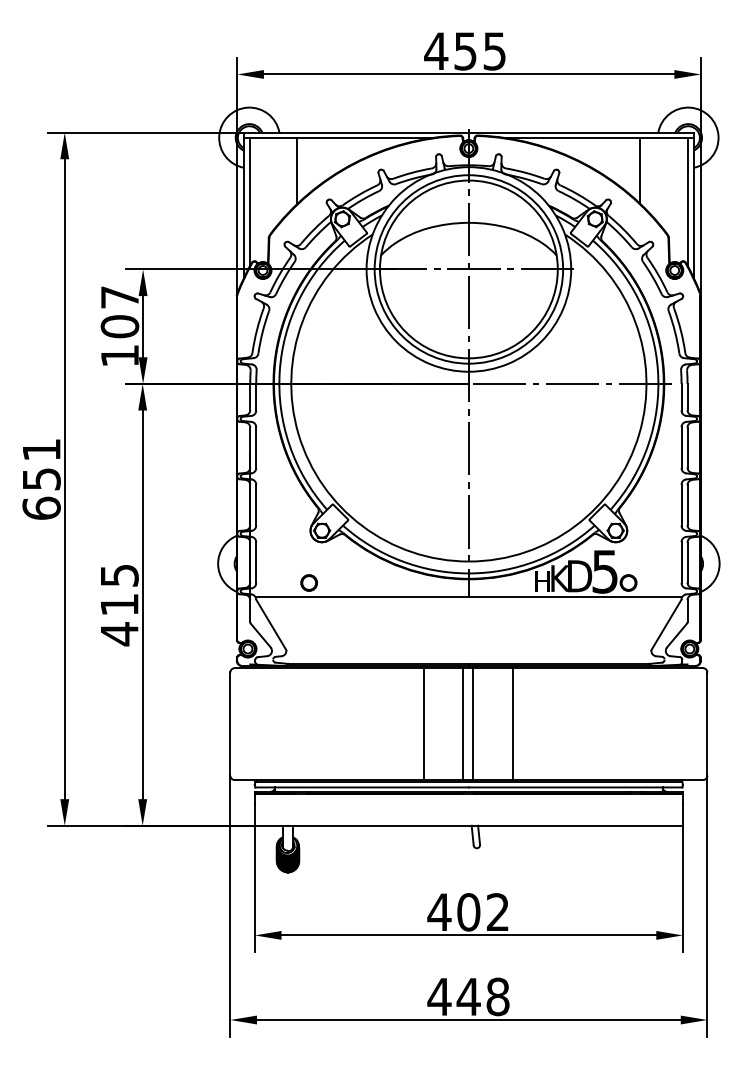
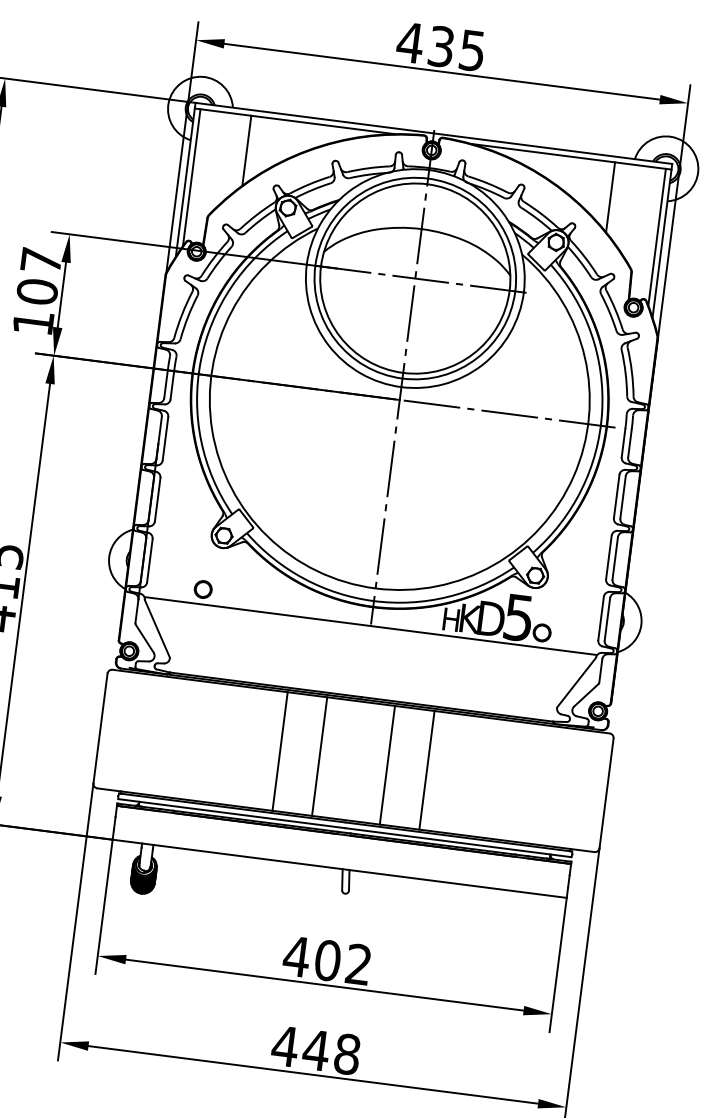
text: (465, 51) -> (441, 46), 455 -> 435
line: (423, 724) -> (279, 751), moved
line: (462, 724) -> (319, 756), moved
line: (472, 724) -> (387, 765), moved
line: (513, 724) -> (427, 770), moved

